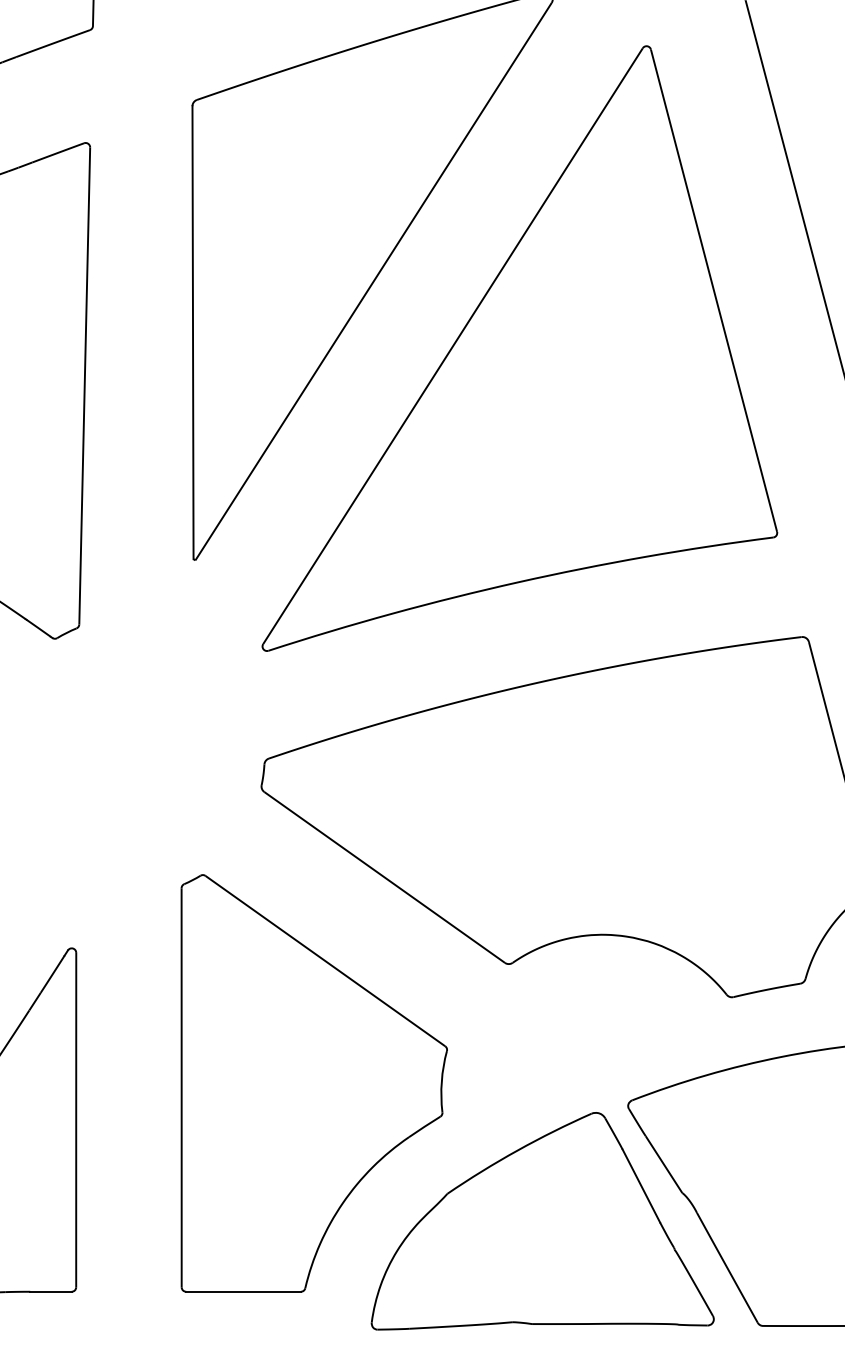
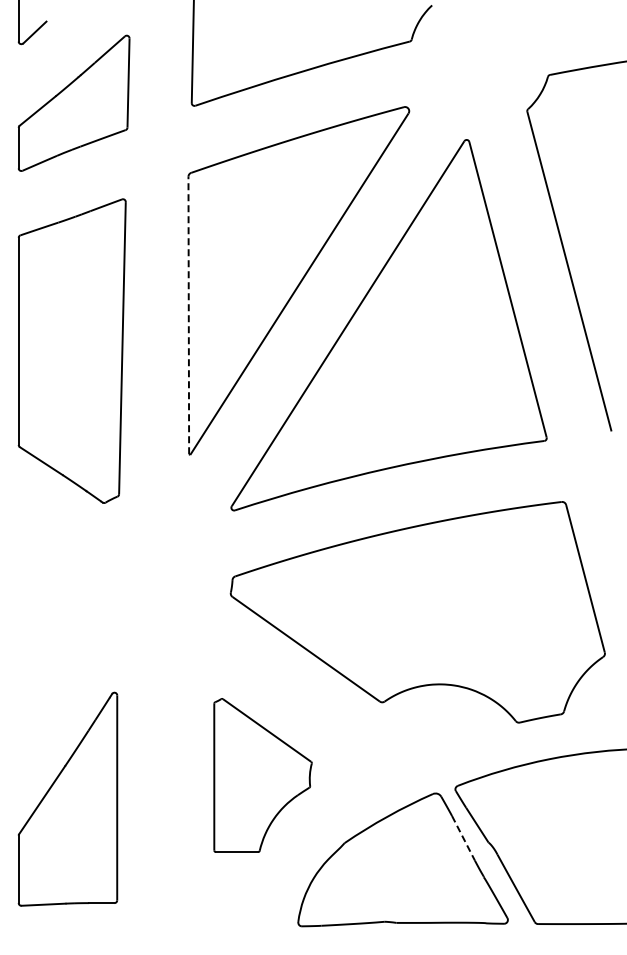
line: (192, 332) -> (188, 315), solid -> dashed
part: (313, 1083) -> (262, 775), size x0.6
line: (641, 1186) -> (463, 838), solid -> dashed

